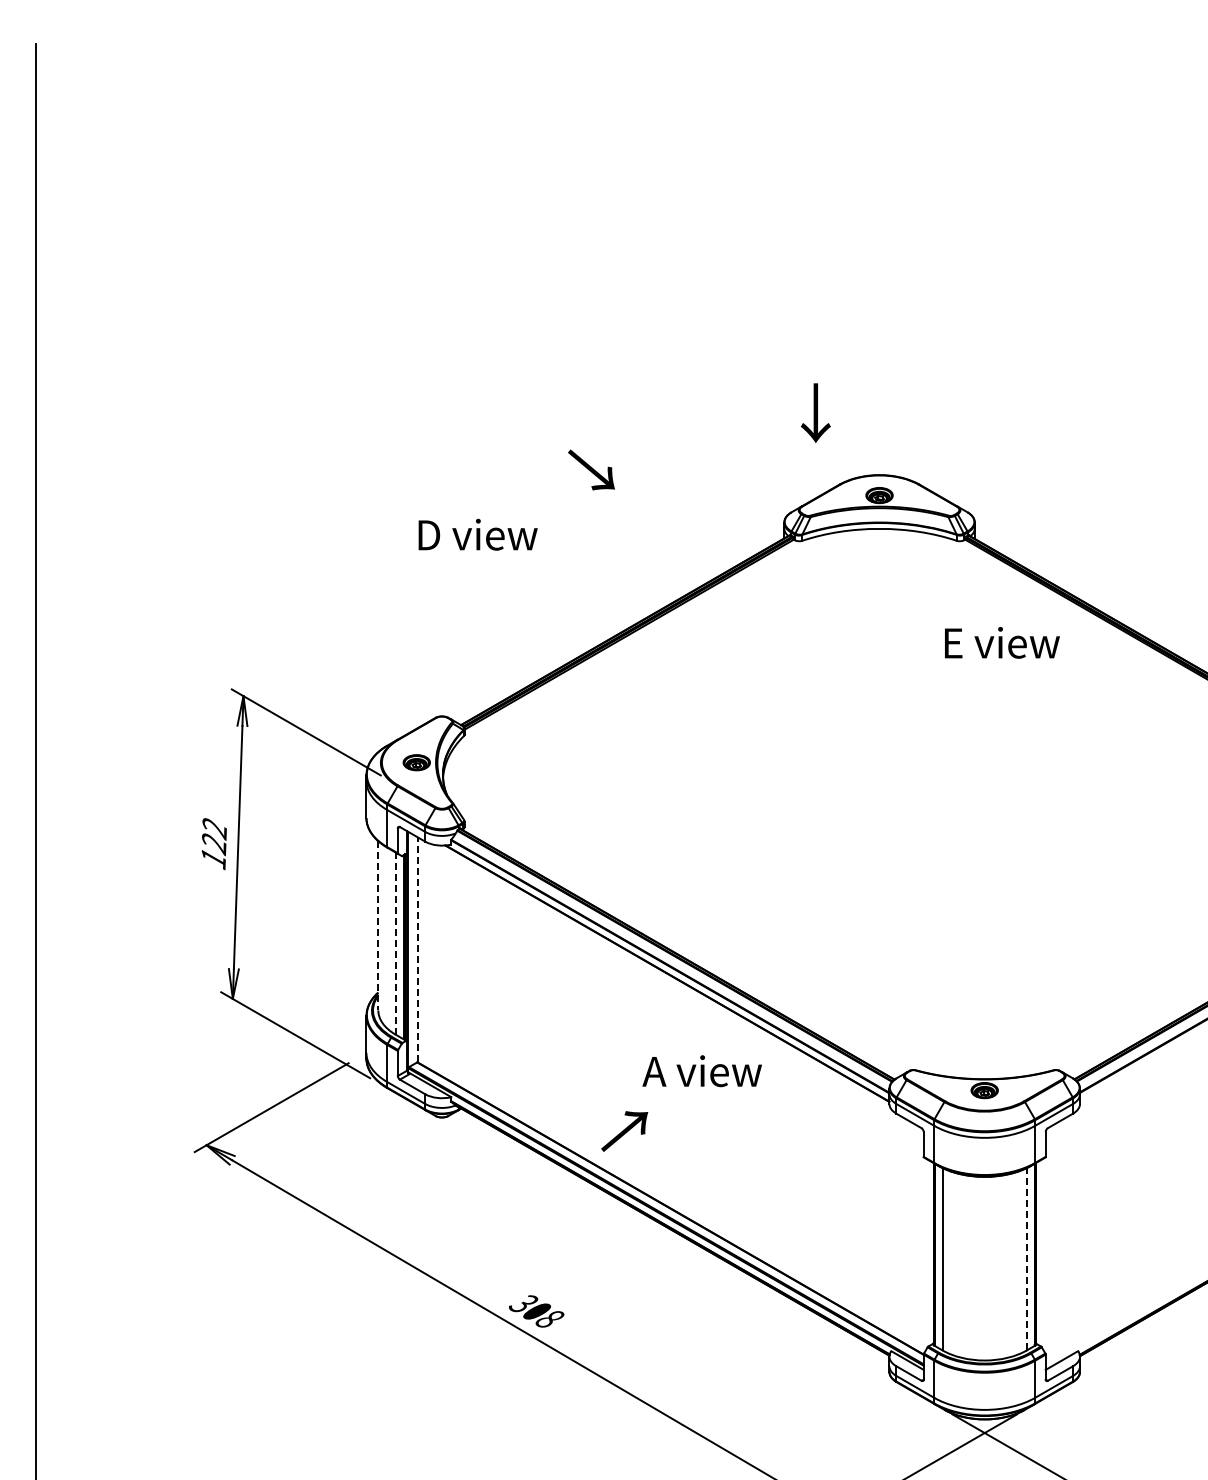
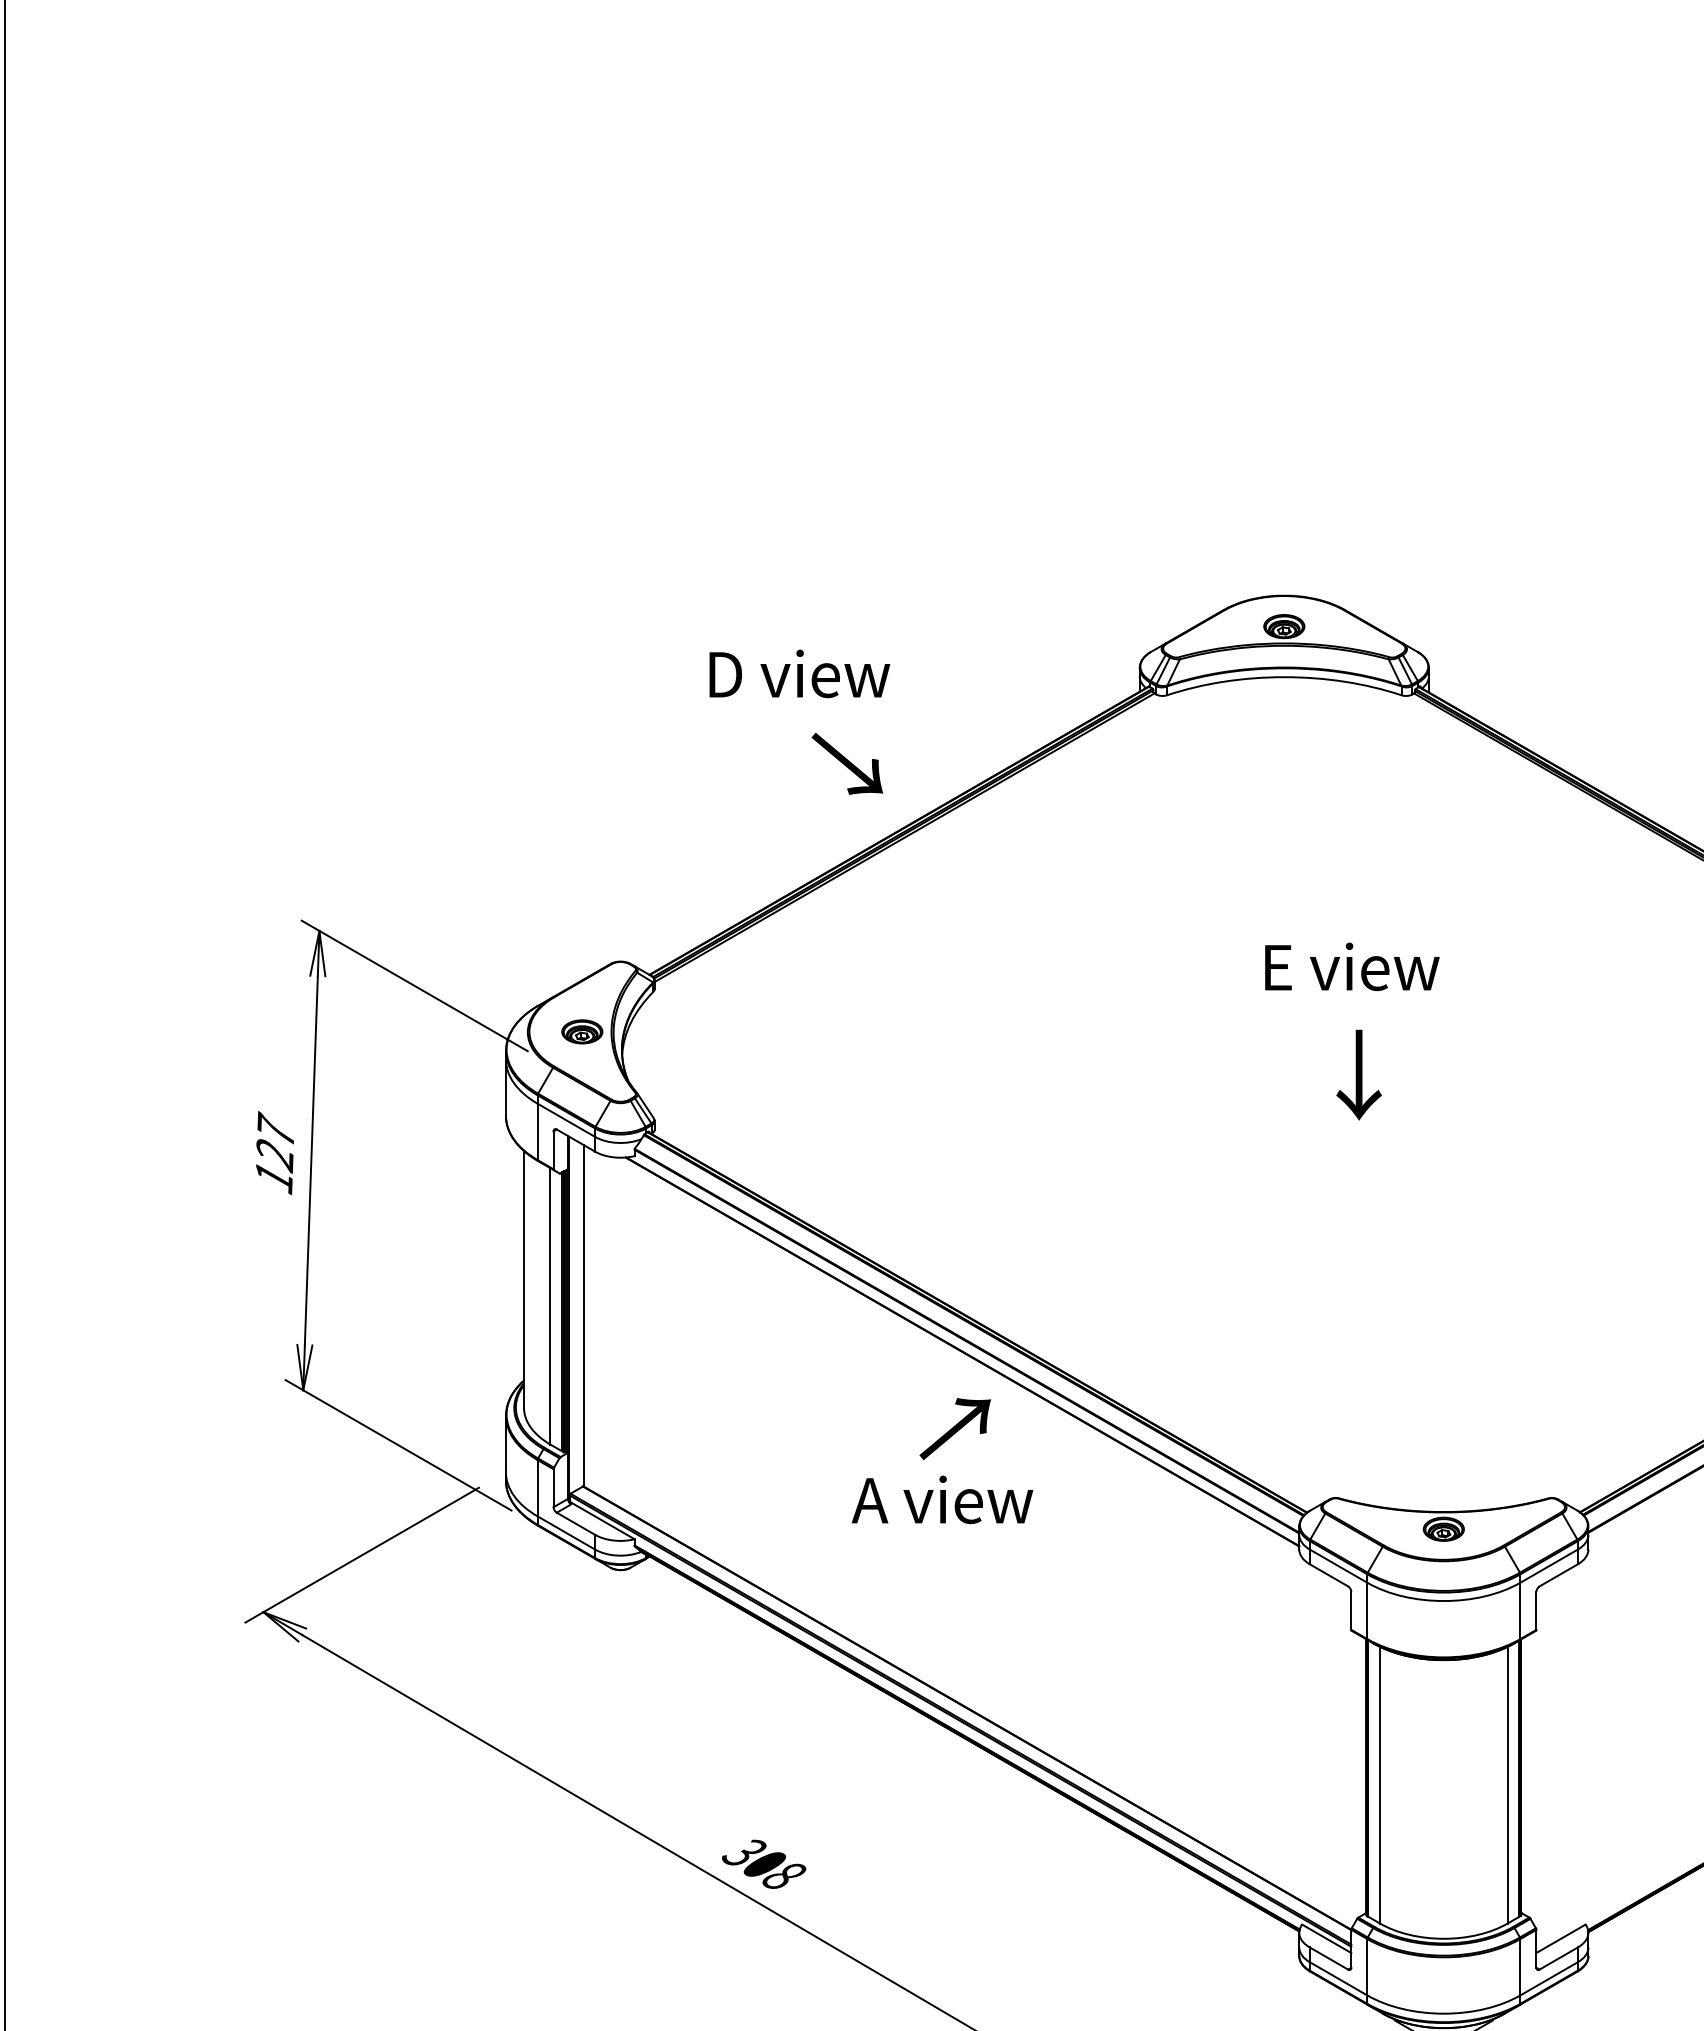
text: (815, 412) -> (1358, 1074), moved
text: (591, 469) -> (847, 763), moved
text: (477, 534) -> (798, 673), moved
text: (1002, 642) -> (1352, 966), moved
text: (214, 827) -> (275, 1130), 122 -> 127
line: (378, 925) -> (524, 1278), dashed -> solid
line: (395, 943) -> (550, 1306), dashed -> solid
line: (417, 949) -> (583, 1315), dashed -> solid
text: (701, 1071) -> (941, 1500), moved
text: (624, 1131) -> (955, 1429), moved
line: (1026, 1258) -> (1507, 1784), dashed -> solid

